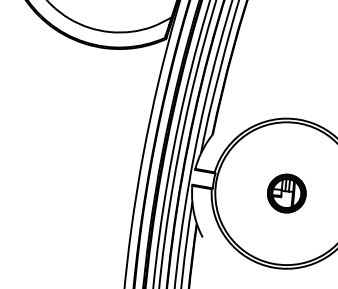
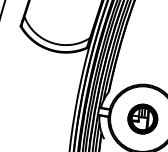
part: (285, 192) -> (142, 118), size x1.67

